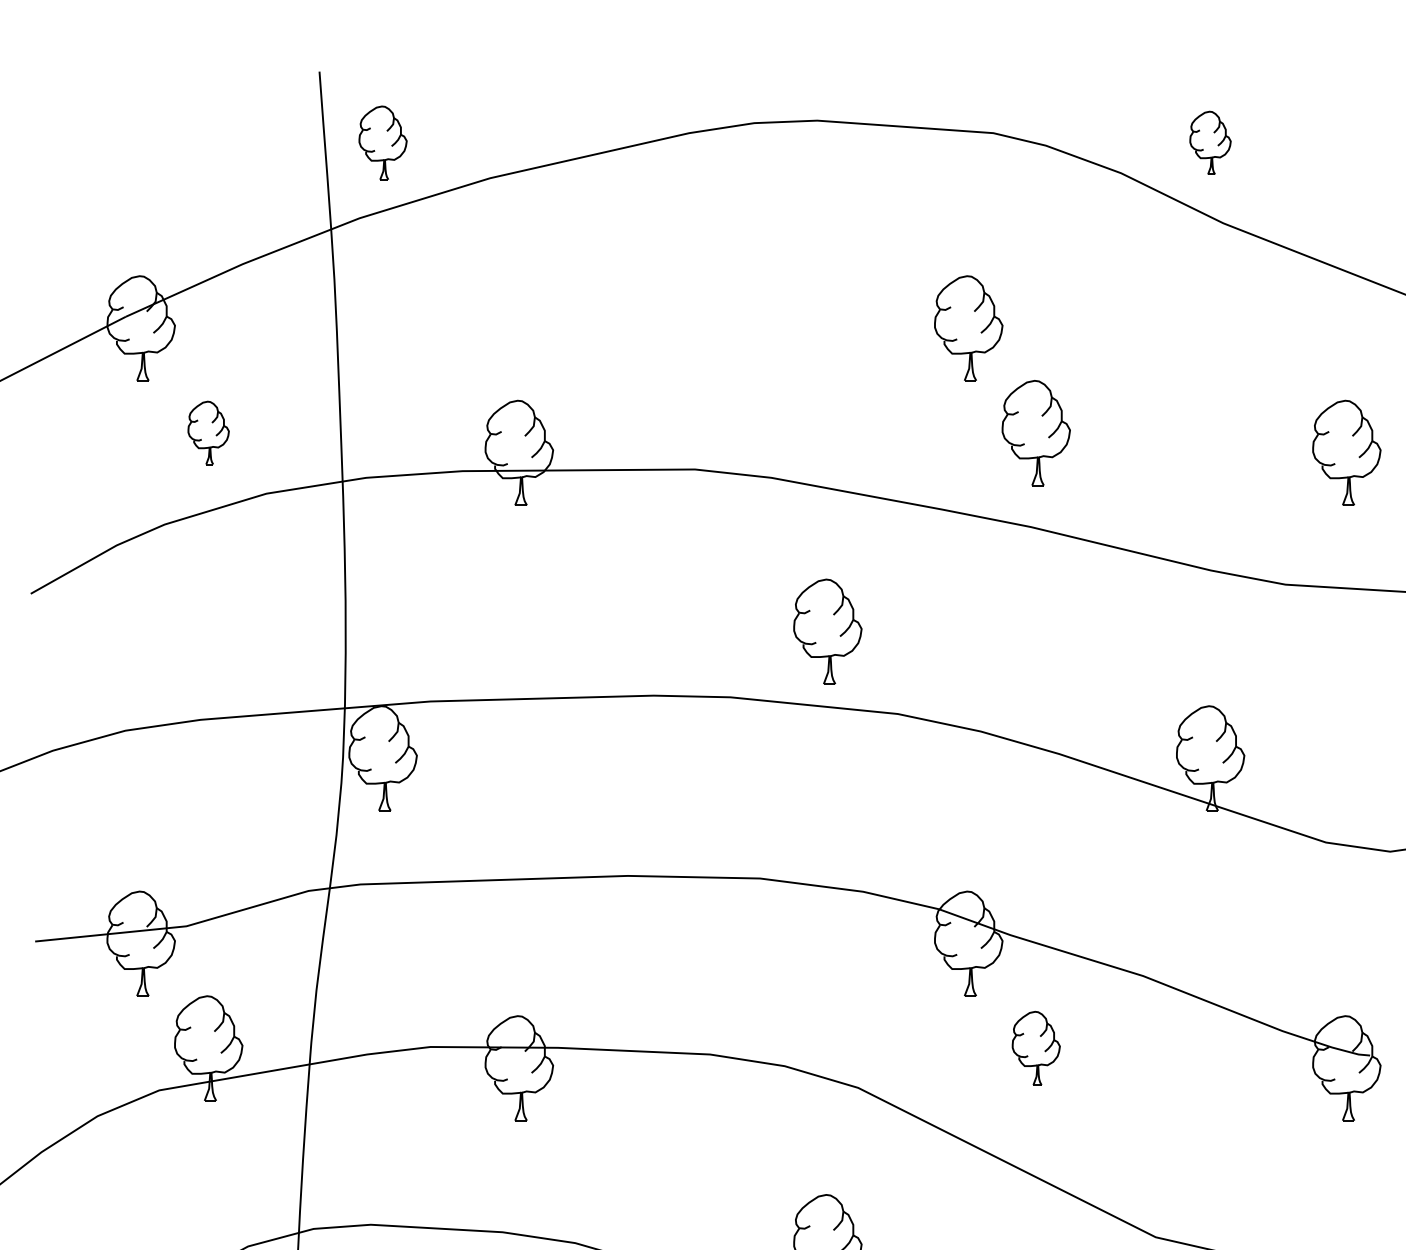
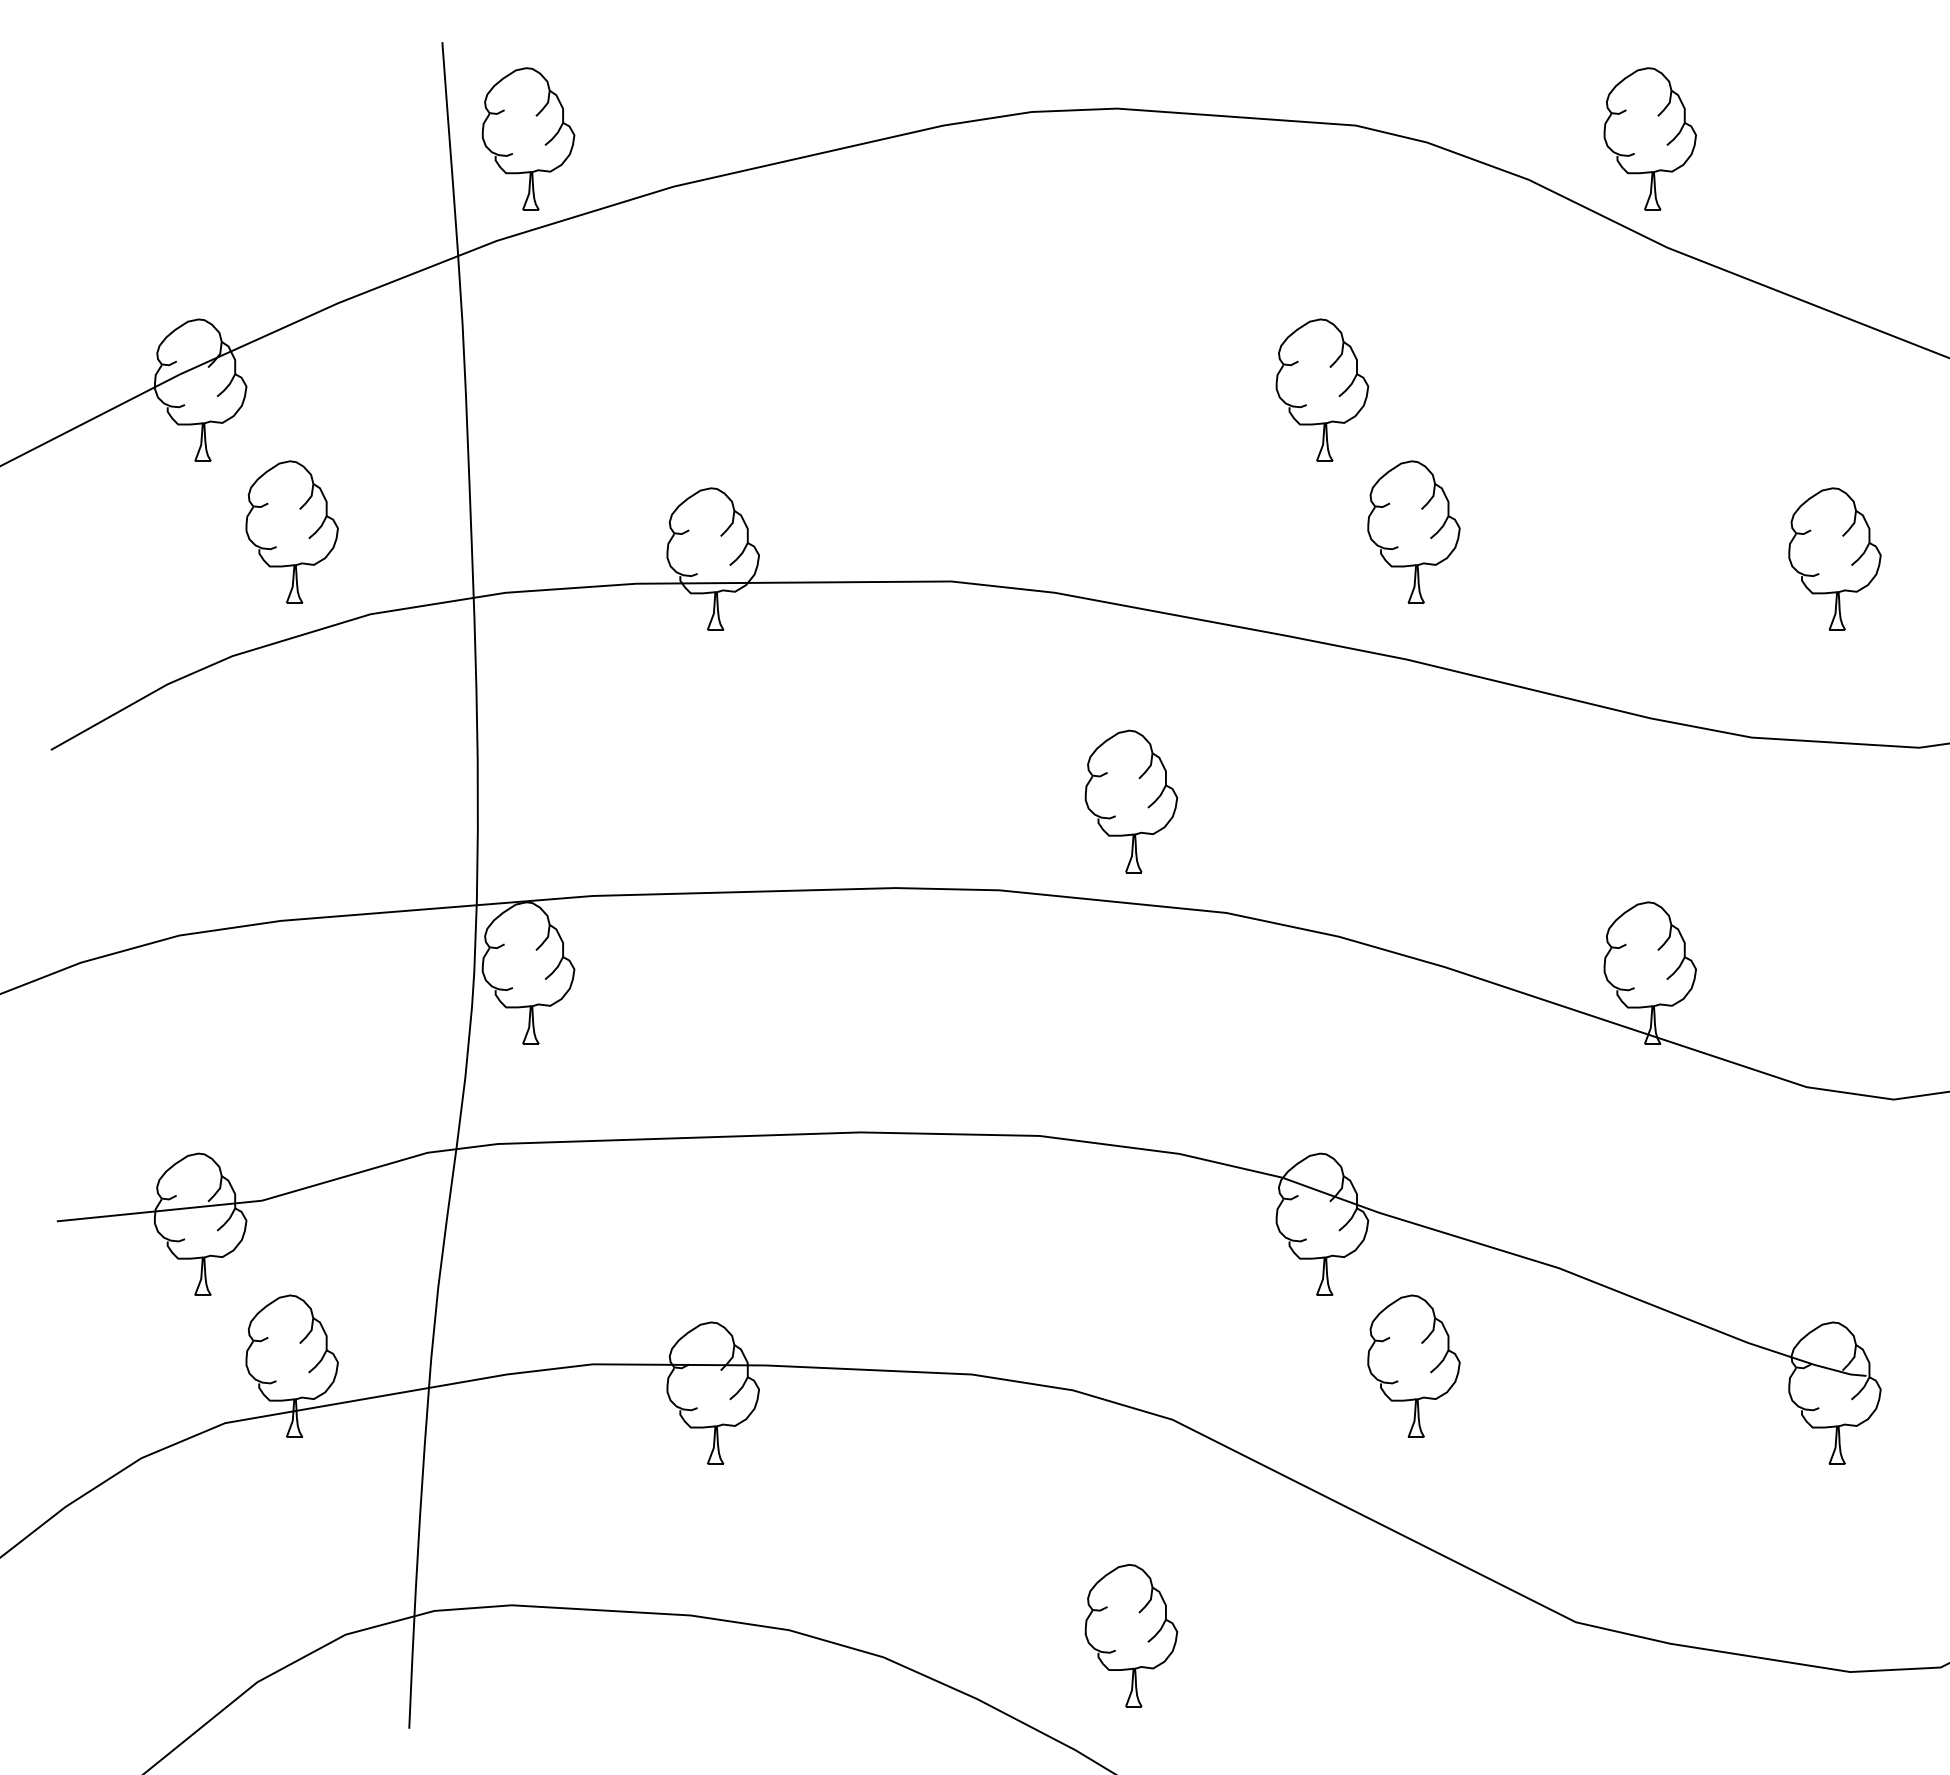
part: (383, 142) -> (528, 138), size x1.43
part: (1210, 142) -> (1649, 138), size x1.67
part: (208, 432) -> (291, 531), size x1.67
part: (1035, 1047) -> (1413, 1365), size x1.43

